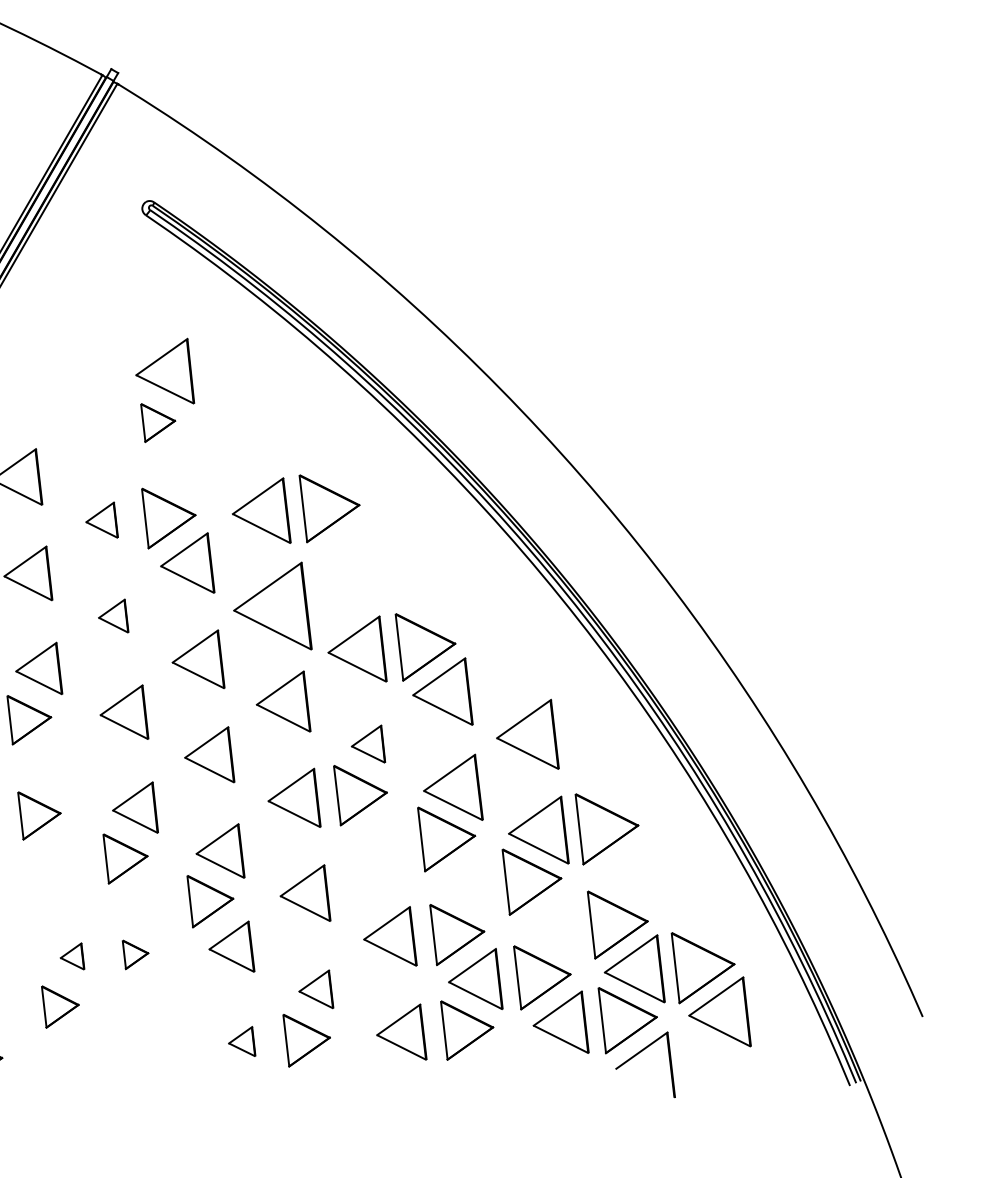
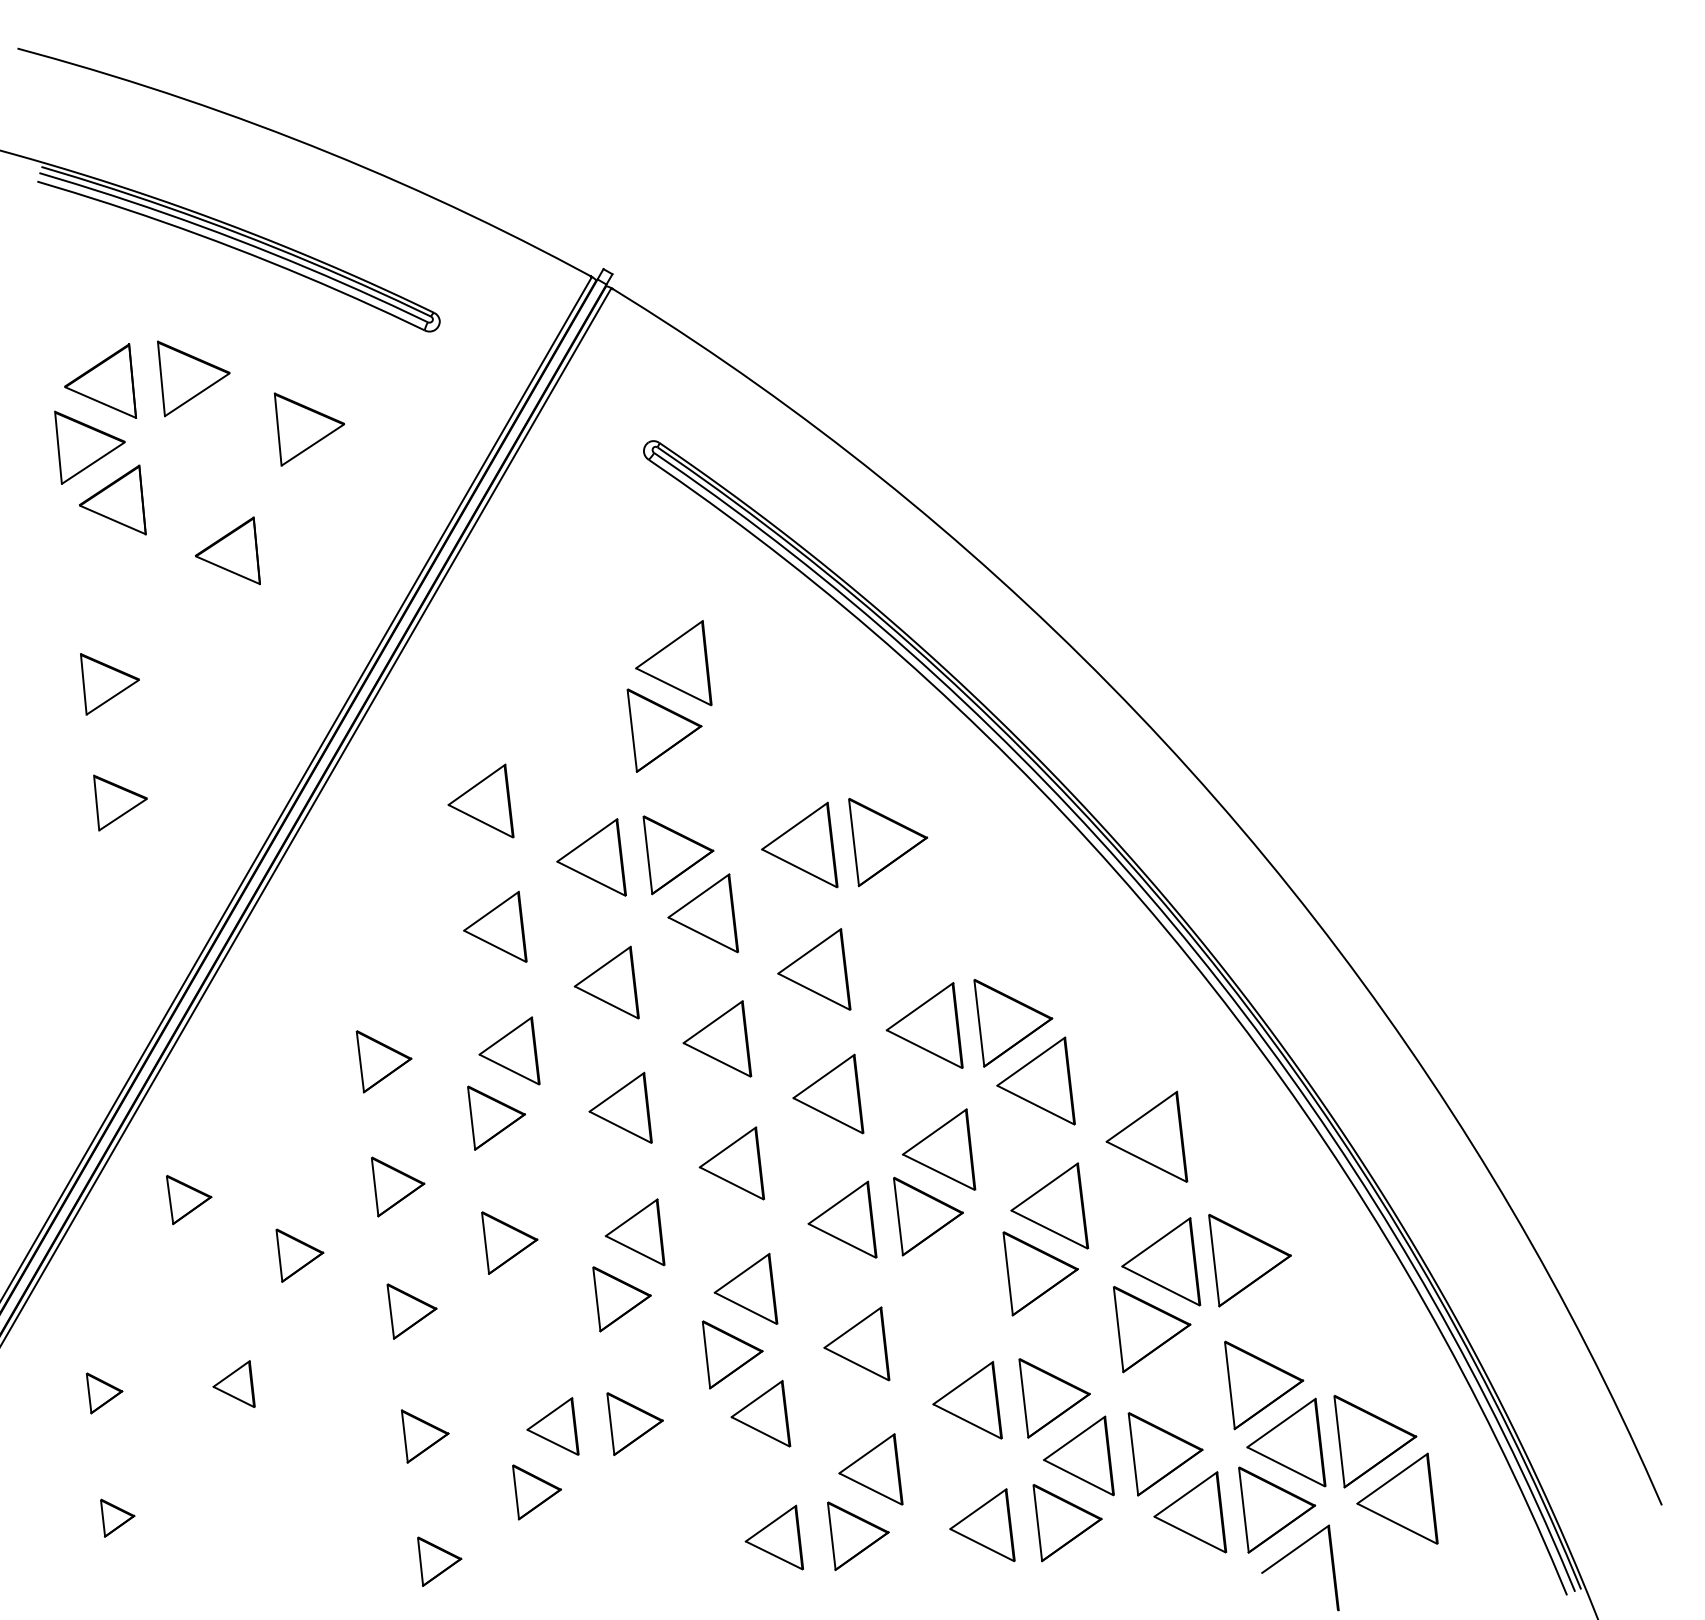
part: (158, 422) -> (664, 730), size x1.67
part: (102, 520) -> (591, 857), size x1.67
part: (273, 606) -> (814, 969), size x0.71
part: (113, 616) -> (606, 982), size x1.67
part: (368, 744) -> (938, 1149), size x1.67
part: (135, 954) -> (634, 1424), size x1.67
part: (72, 956) -> (552, 1426), size x1.67
part: (316, 989) -> (870, 1469), size x1.43
part: (241, 1041) -> (773, 1537), size x1.67

